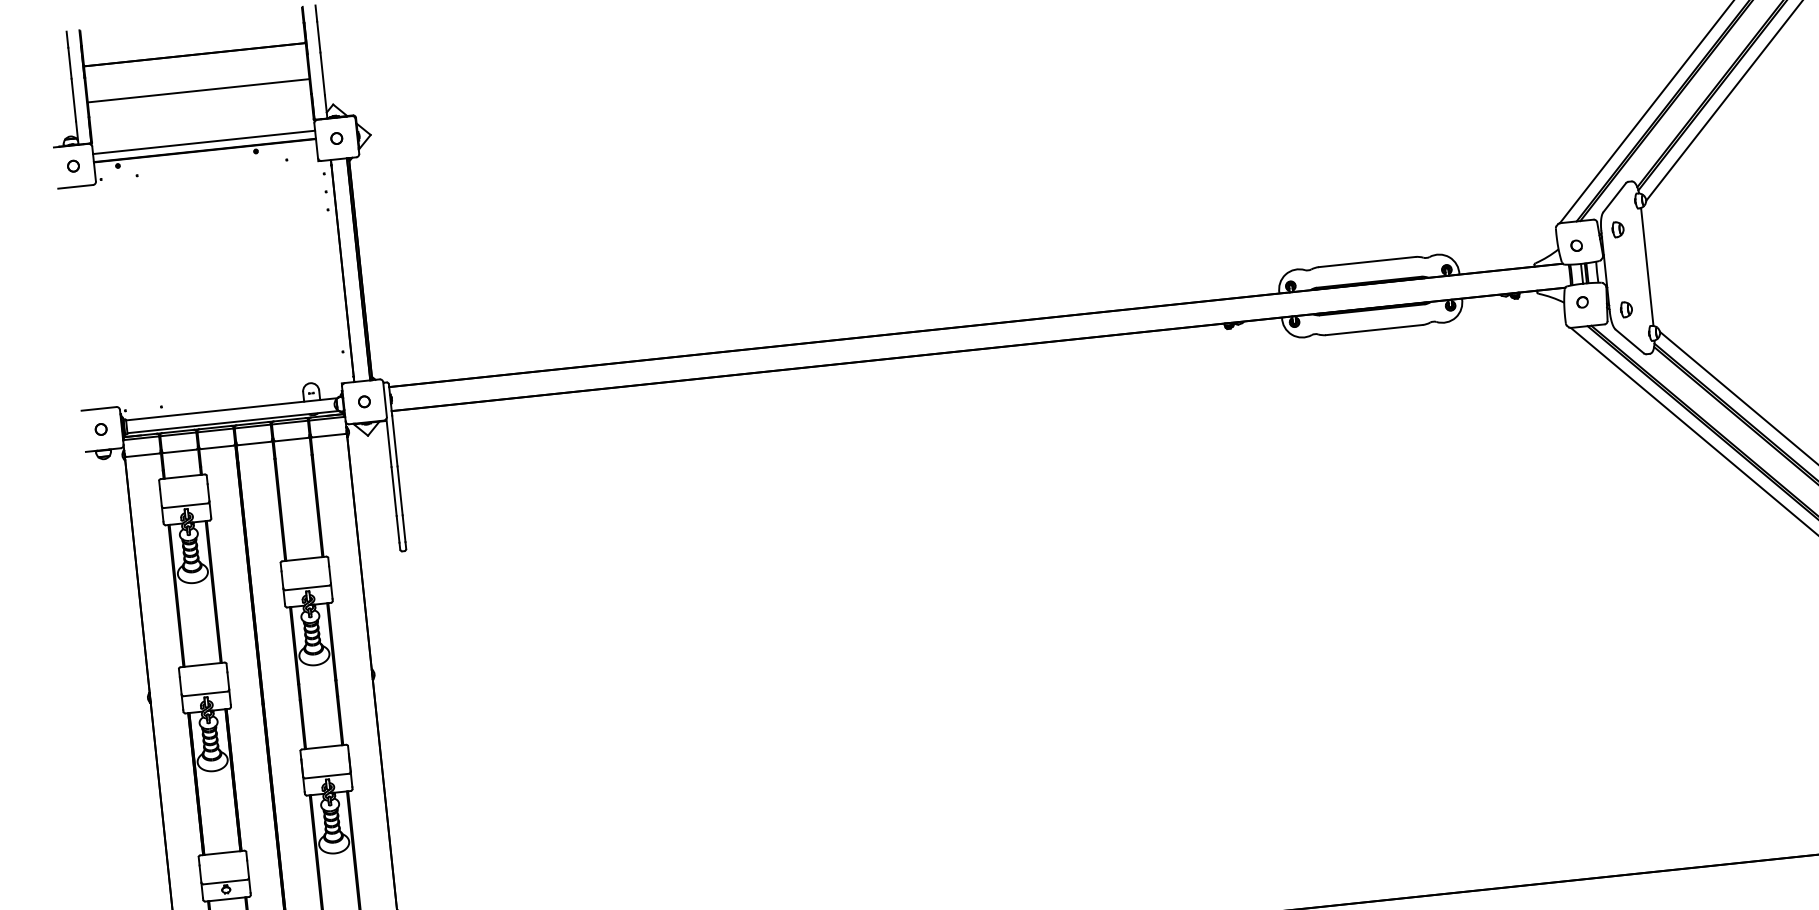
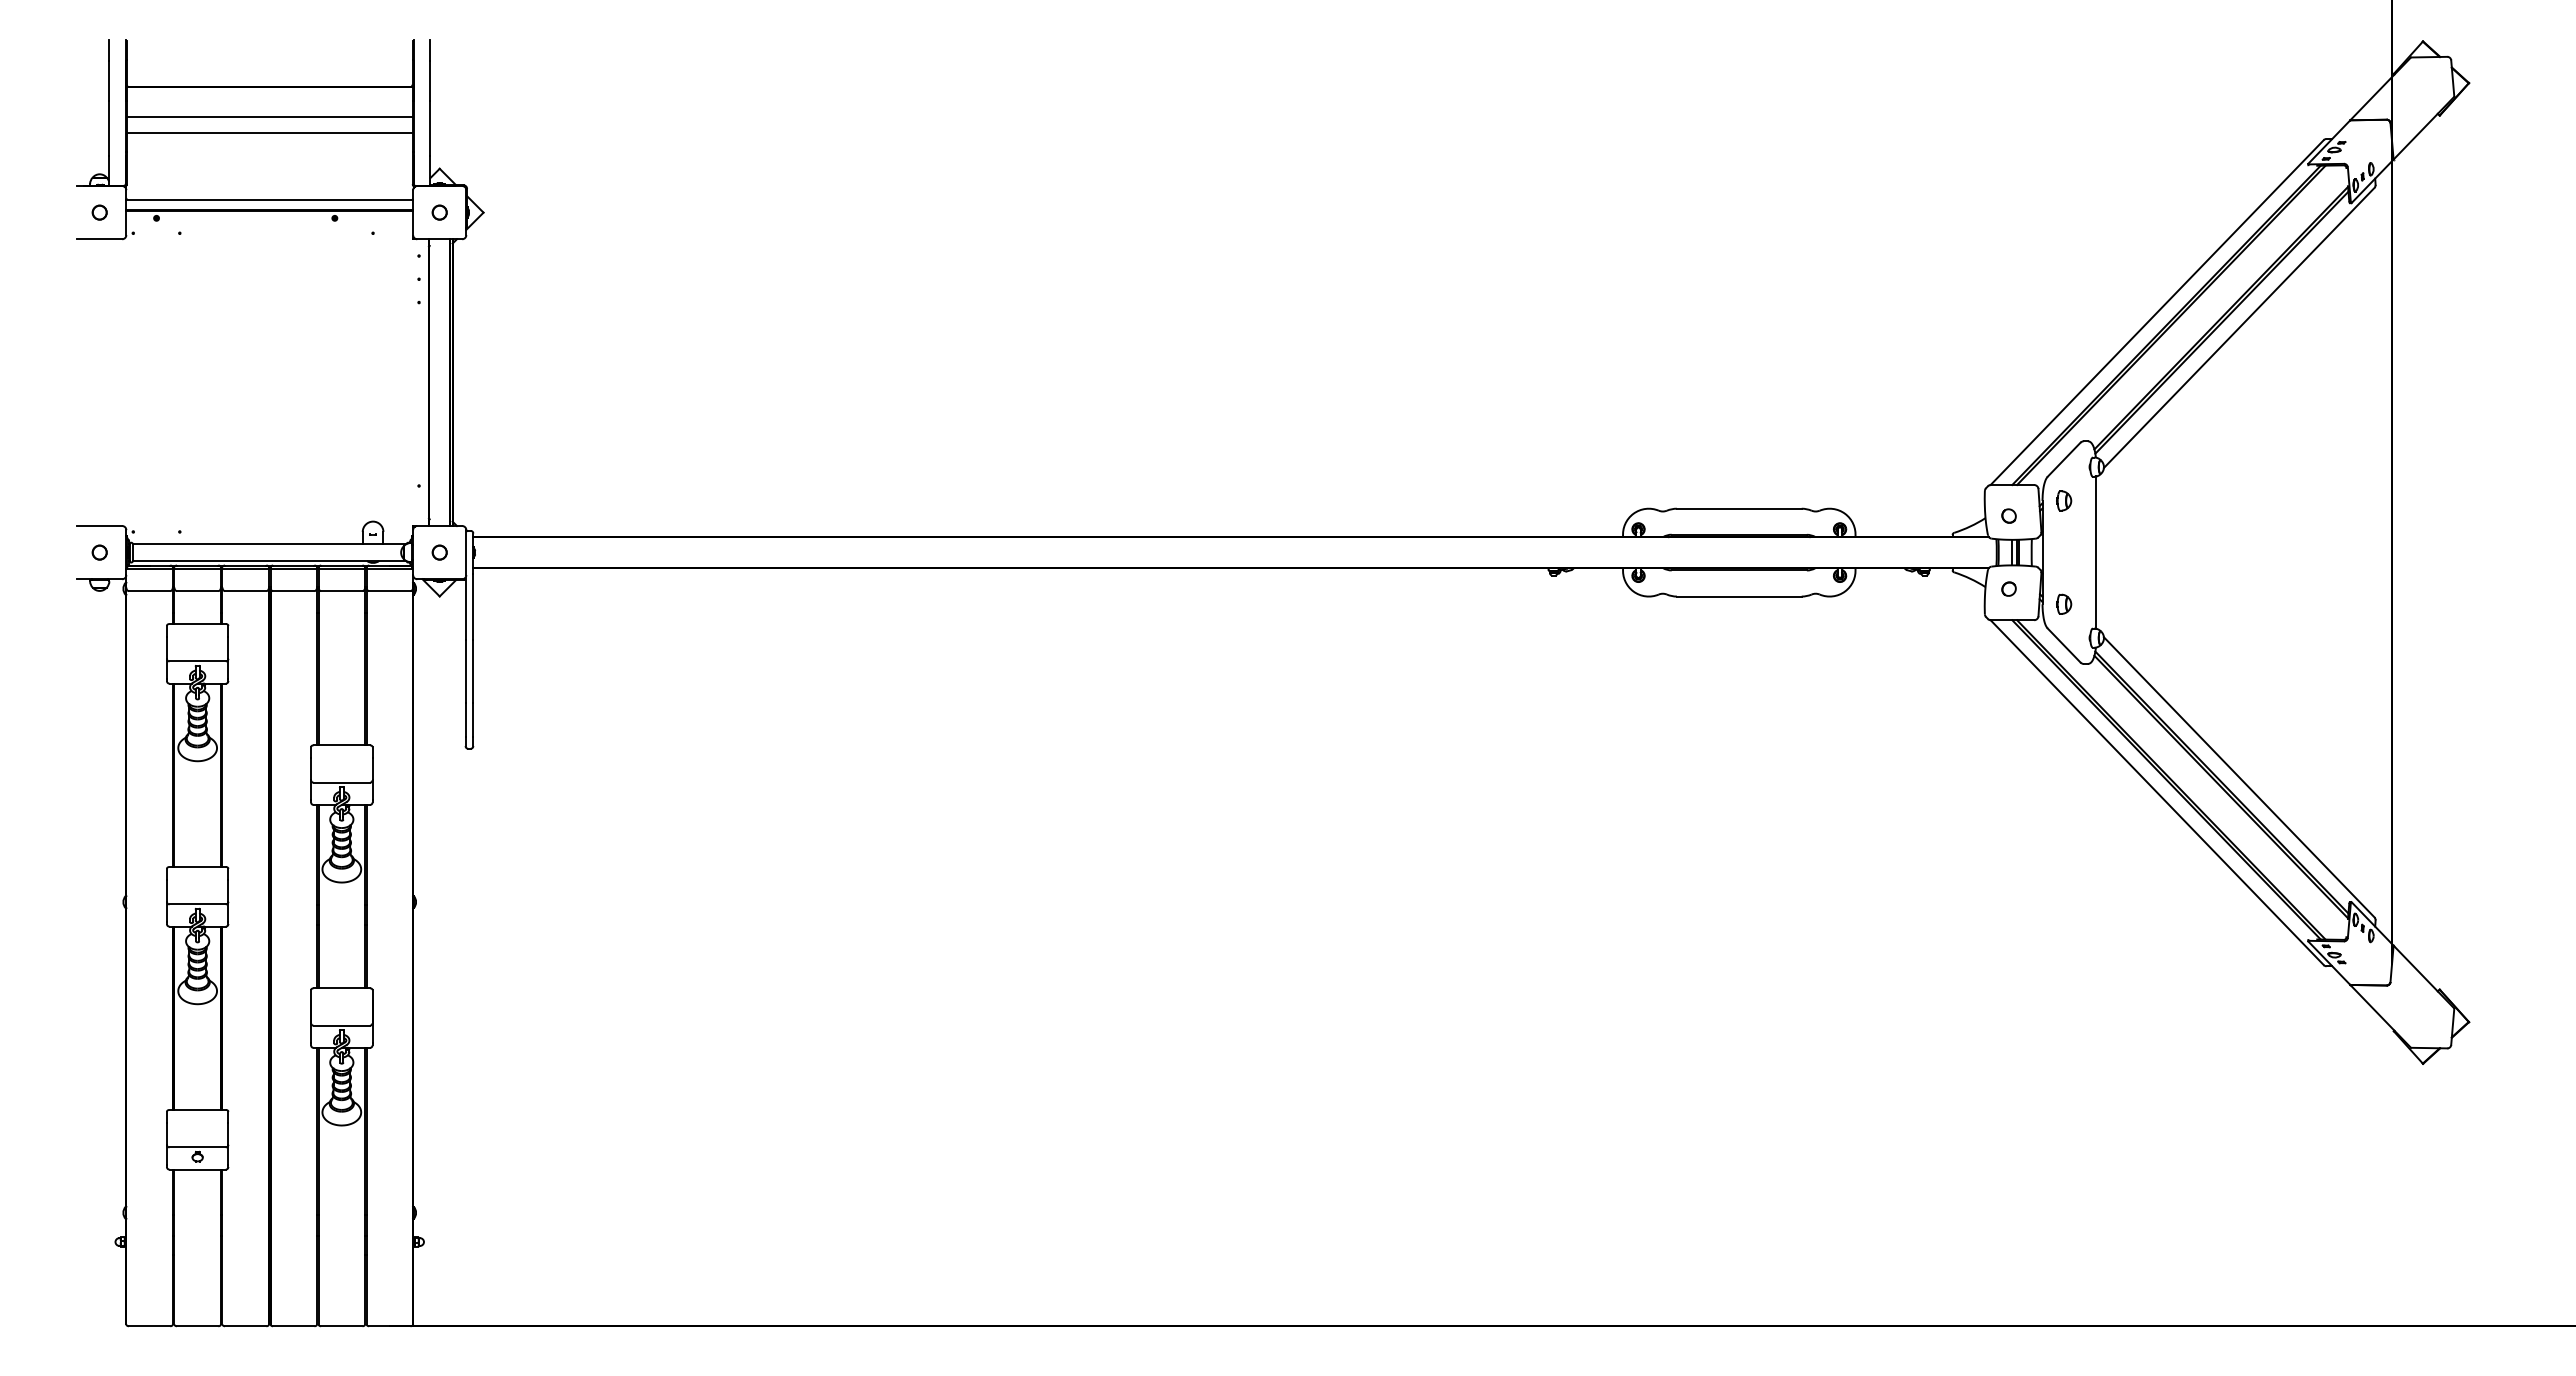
line: (197, 77) -> (269, 116), added

